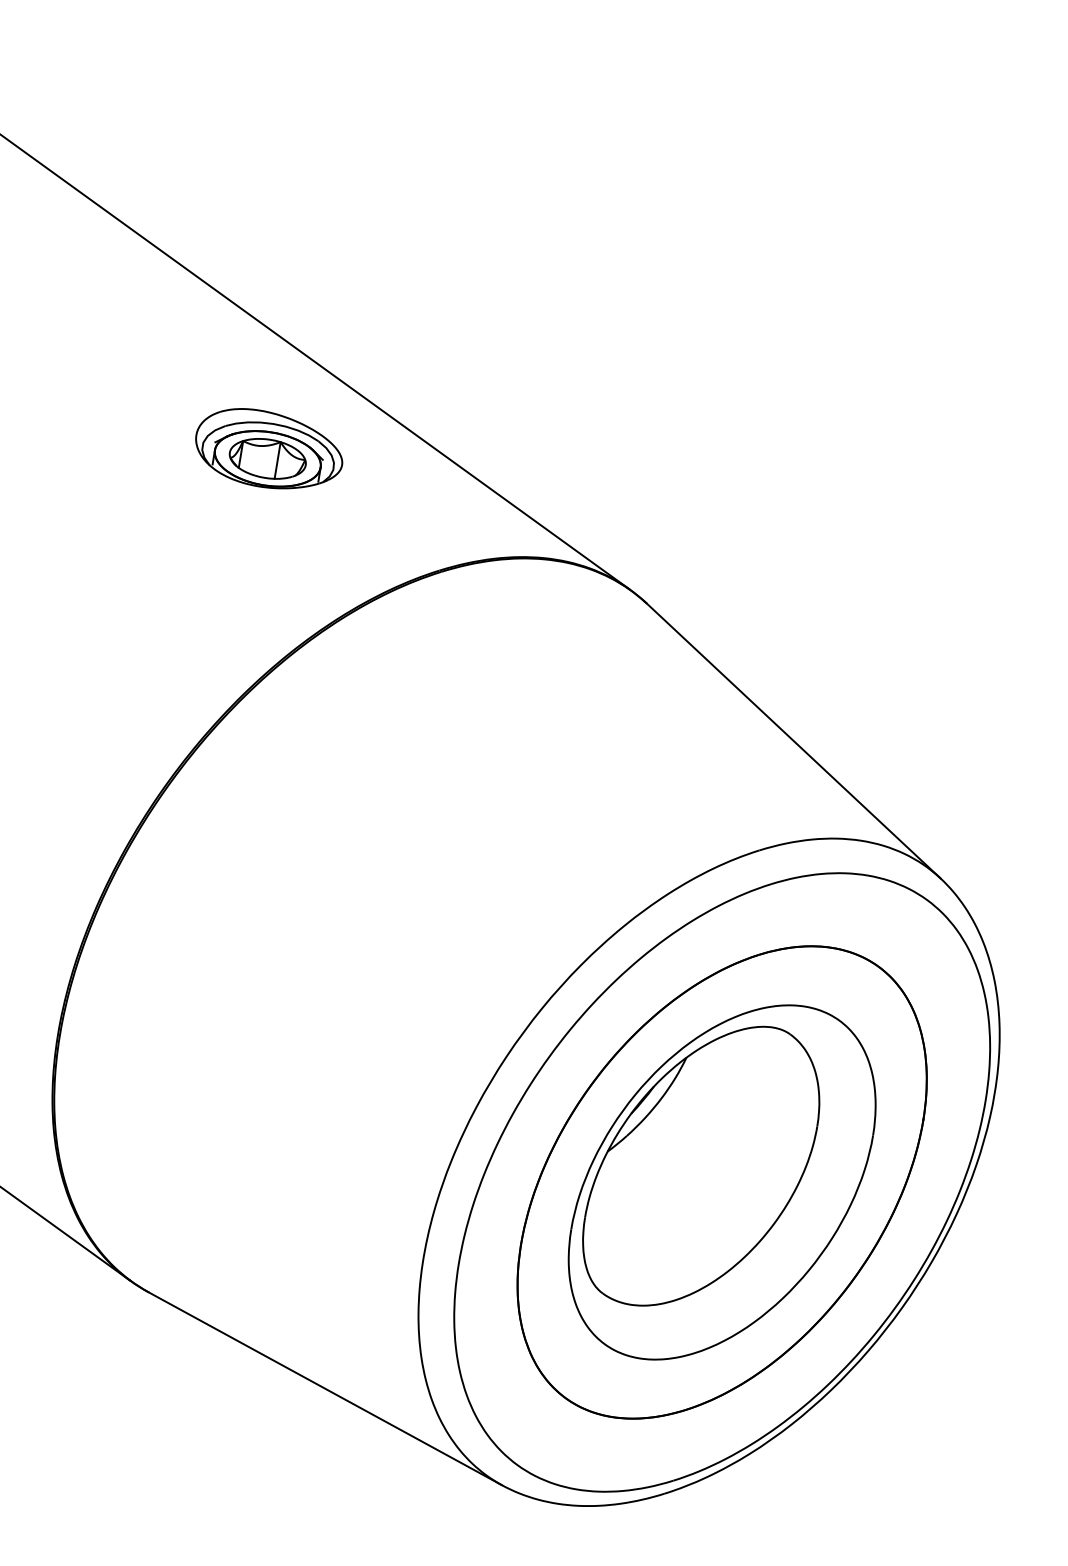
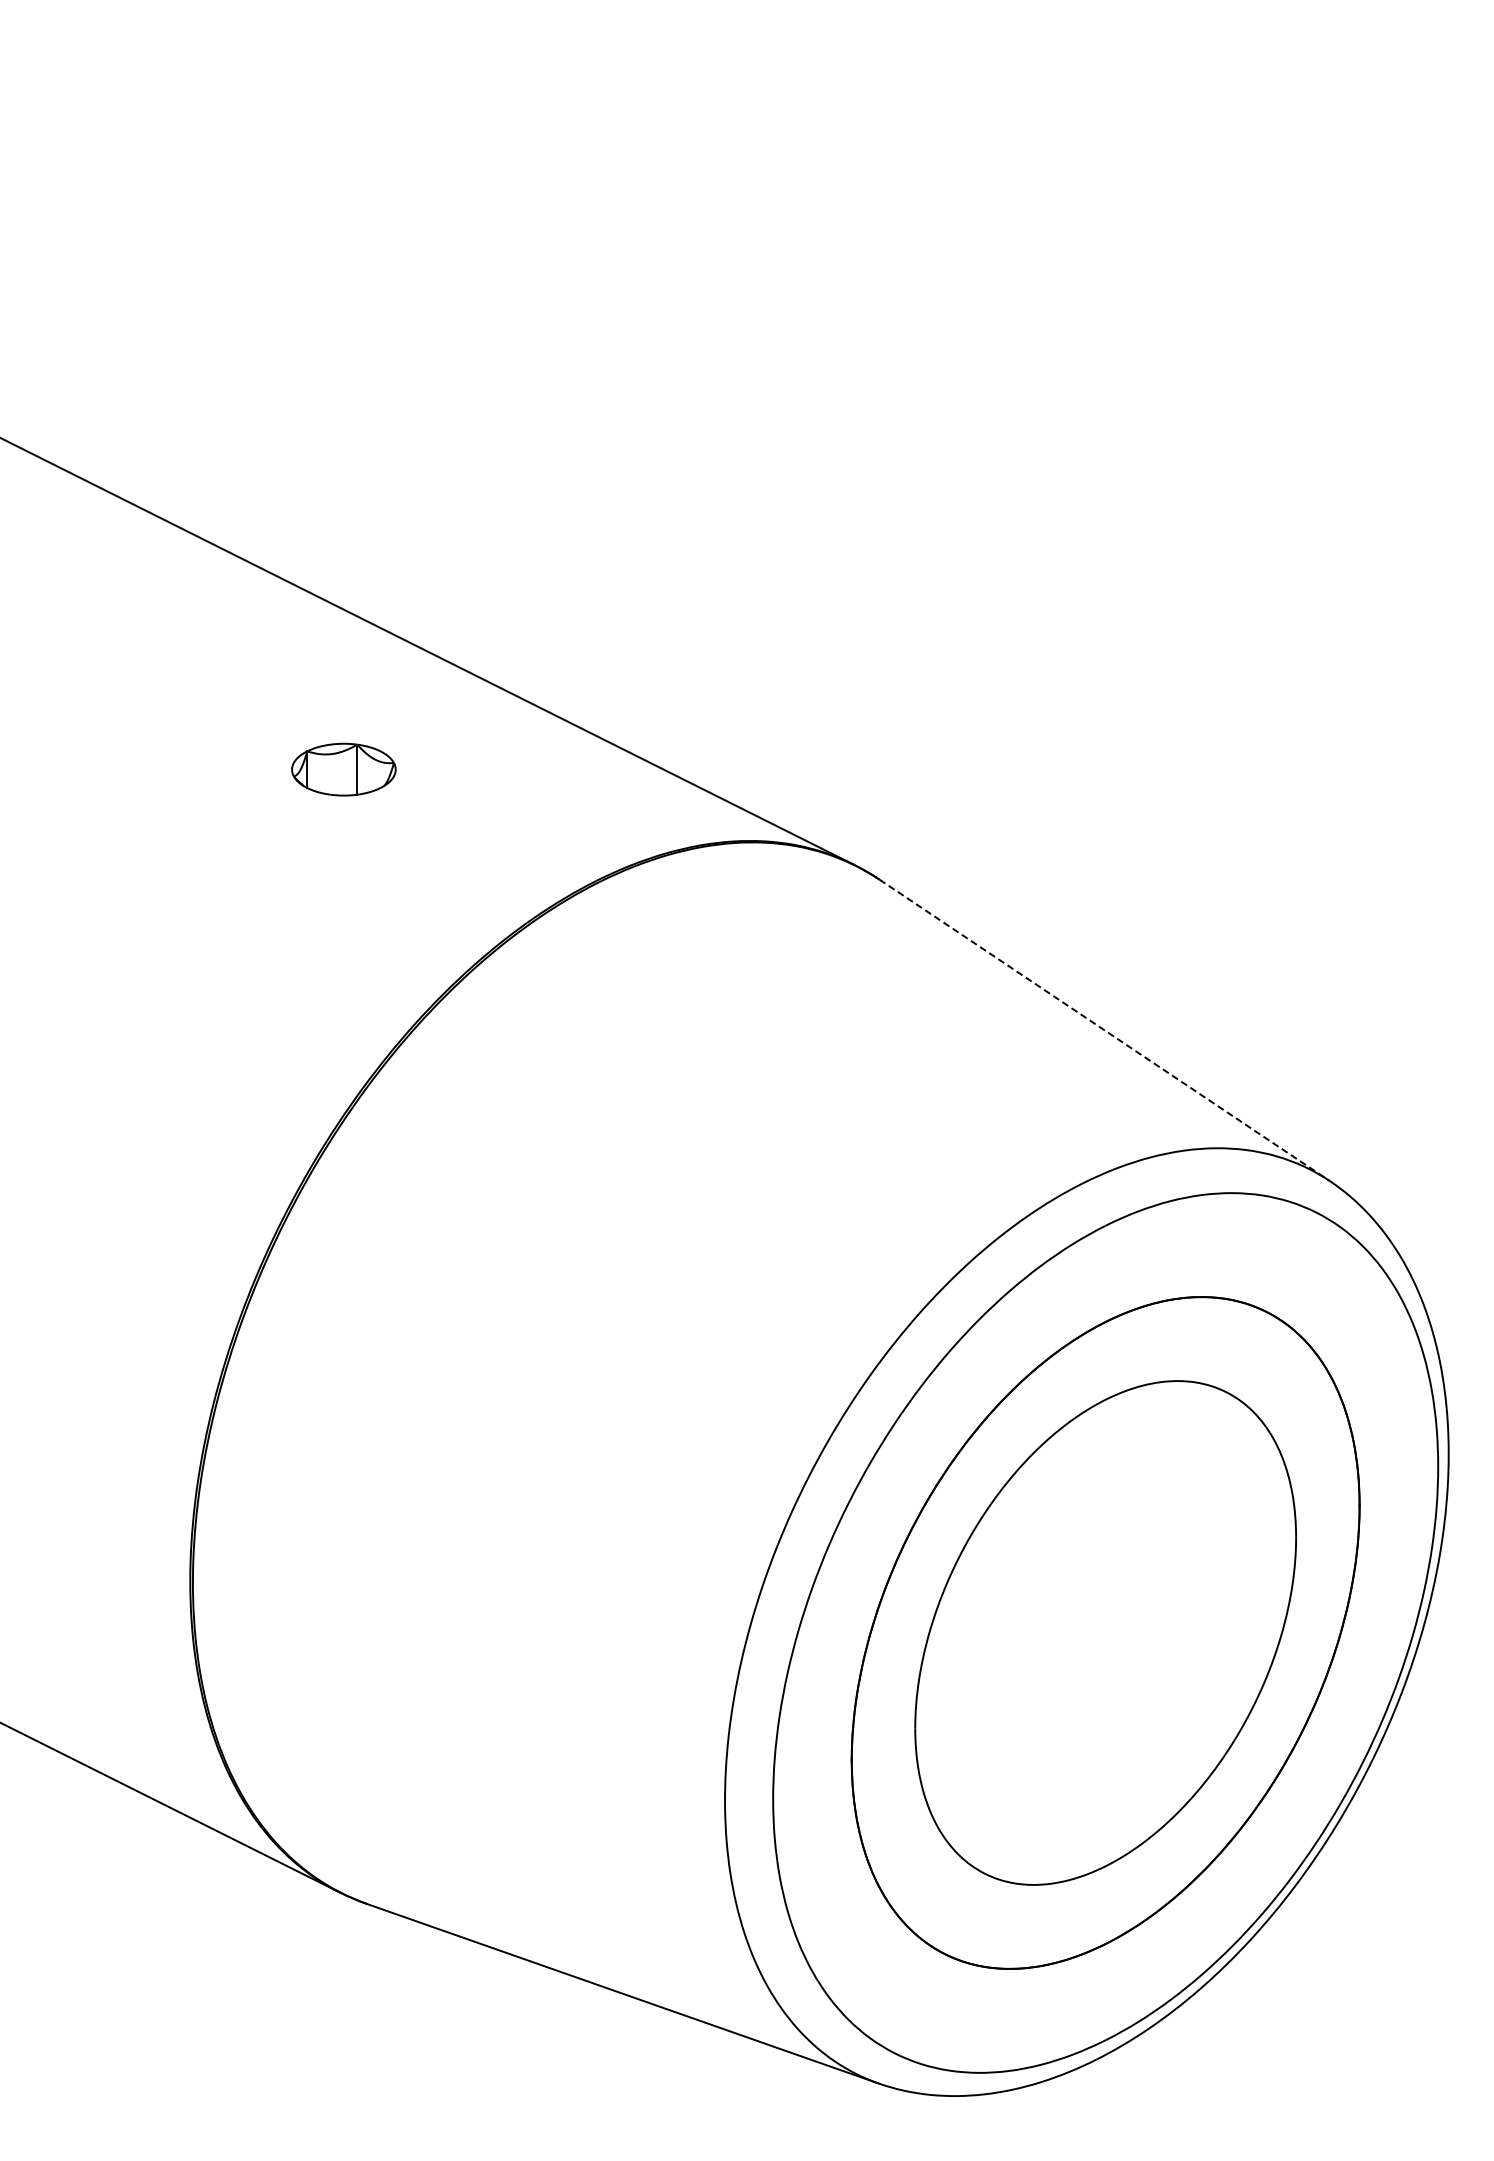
part: (269, 449) -> (343, 757), removed
line: (793, 741) -> (1104, 1030), solid -> dashed
part: (702, 1166) -> (1075, 1615), removed

